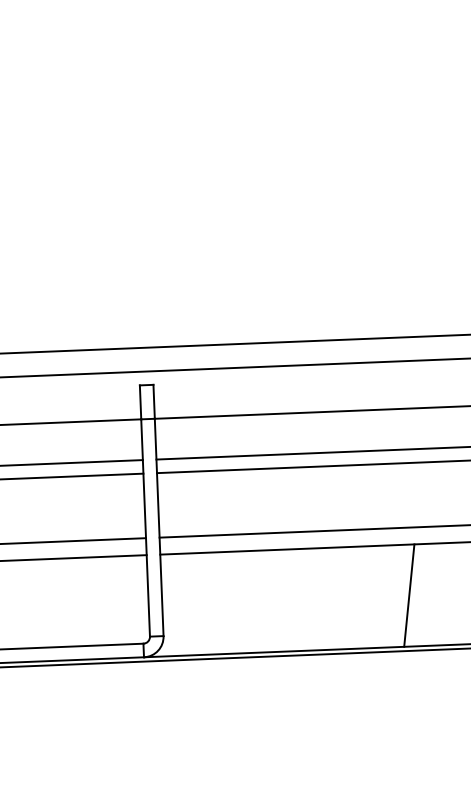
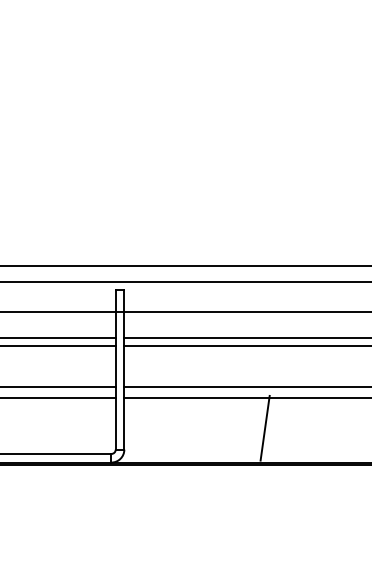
line: (408, 594) -> (264, 427), moved

